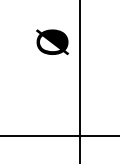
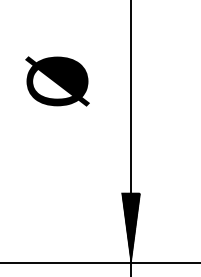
text: (52, 42) -> (57, 81), moved
hatch: (79, 117) -> (131, 227), added

